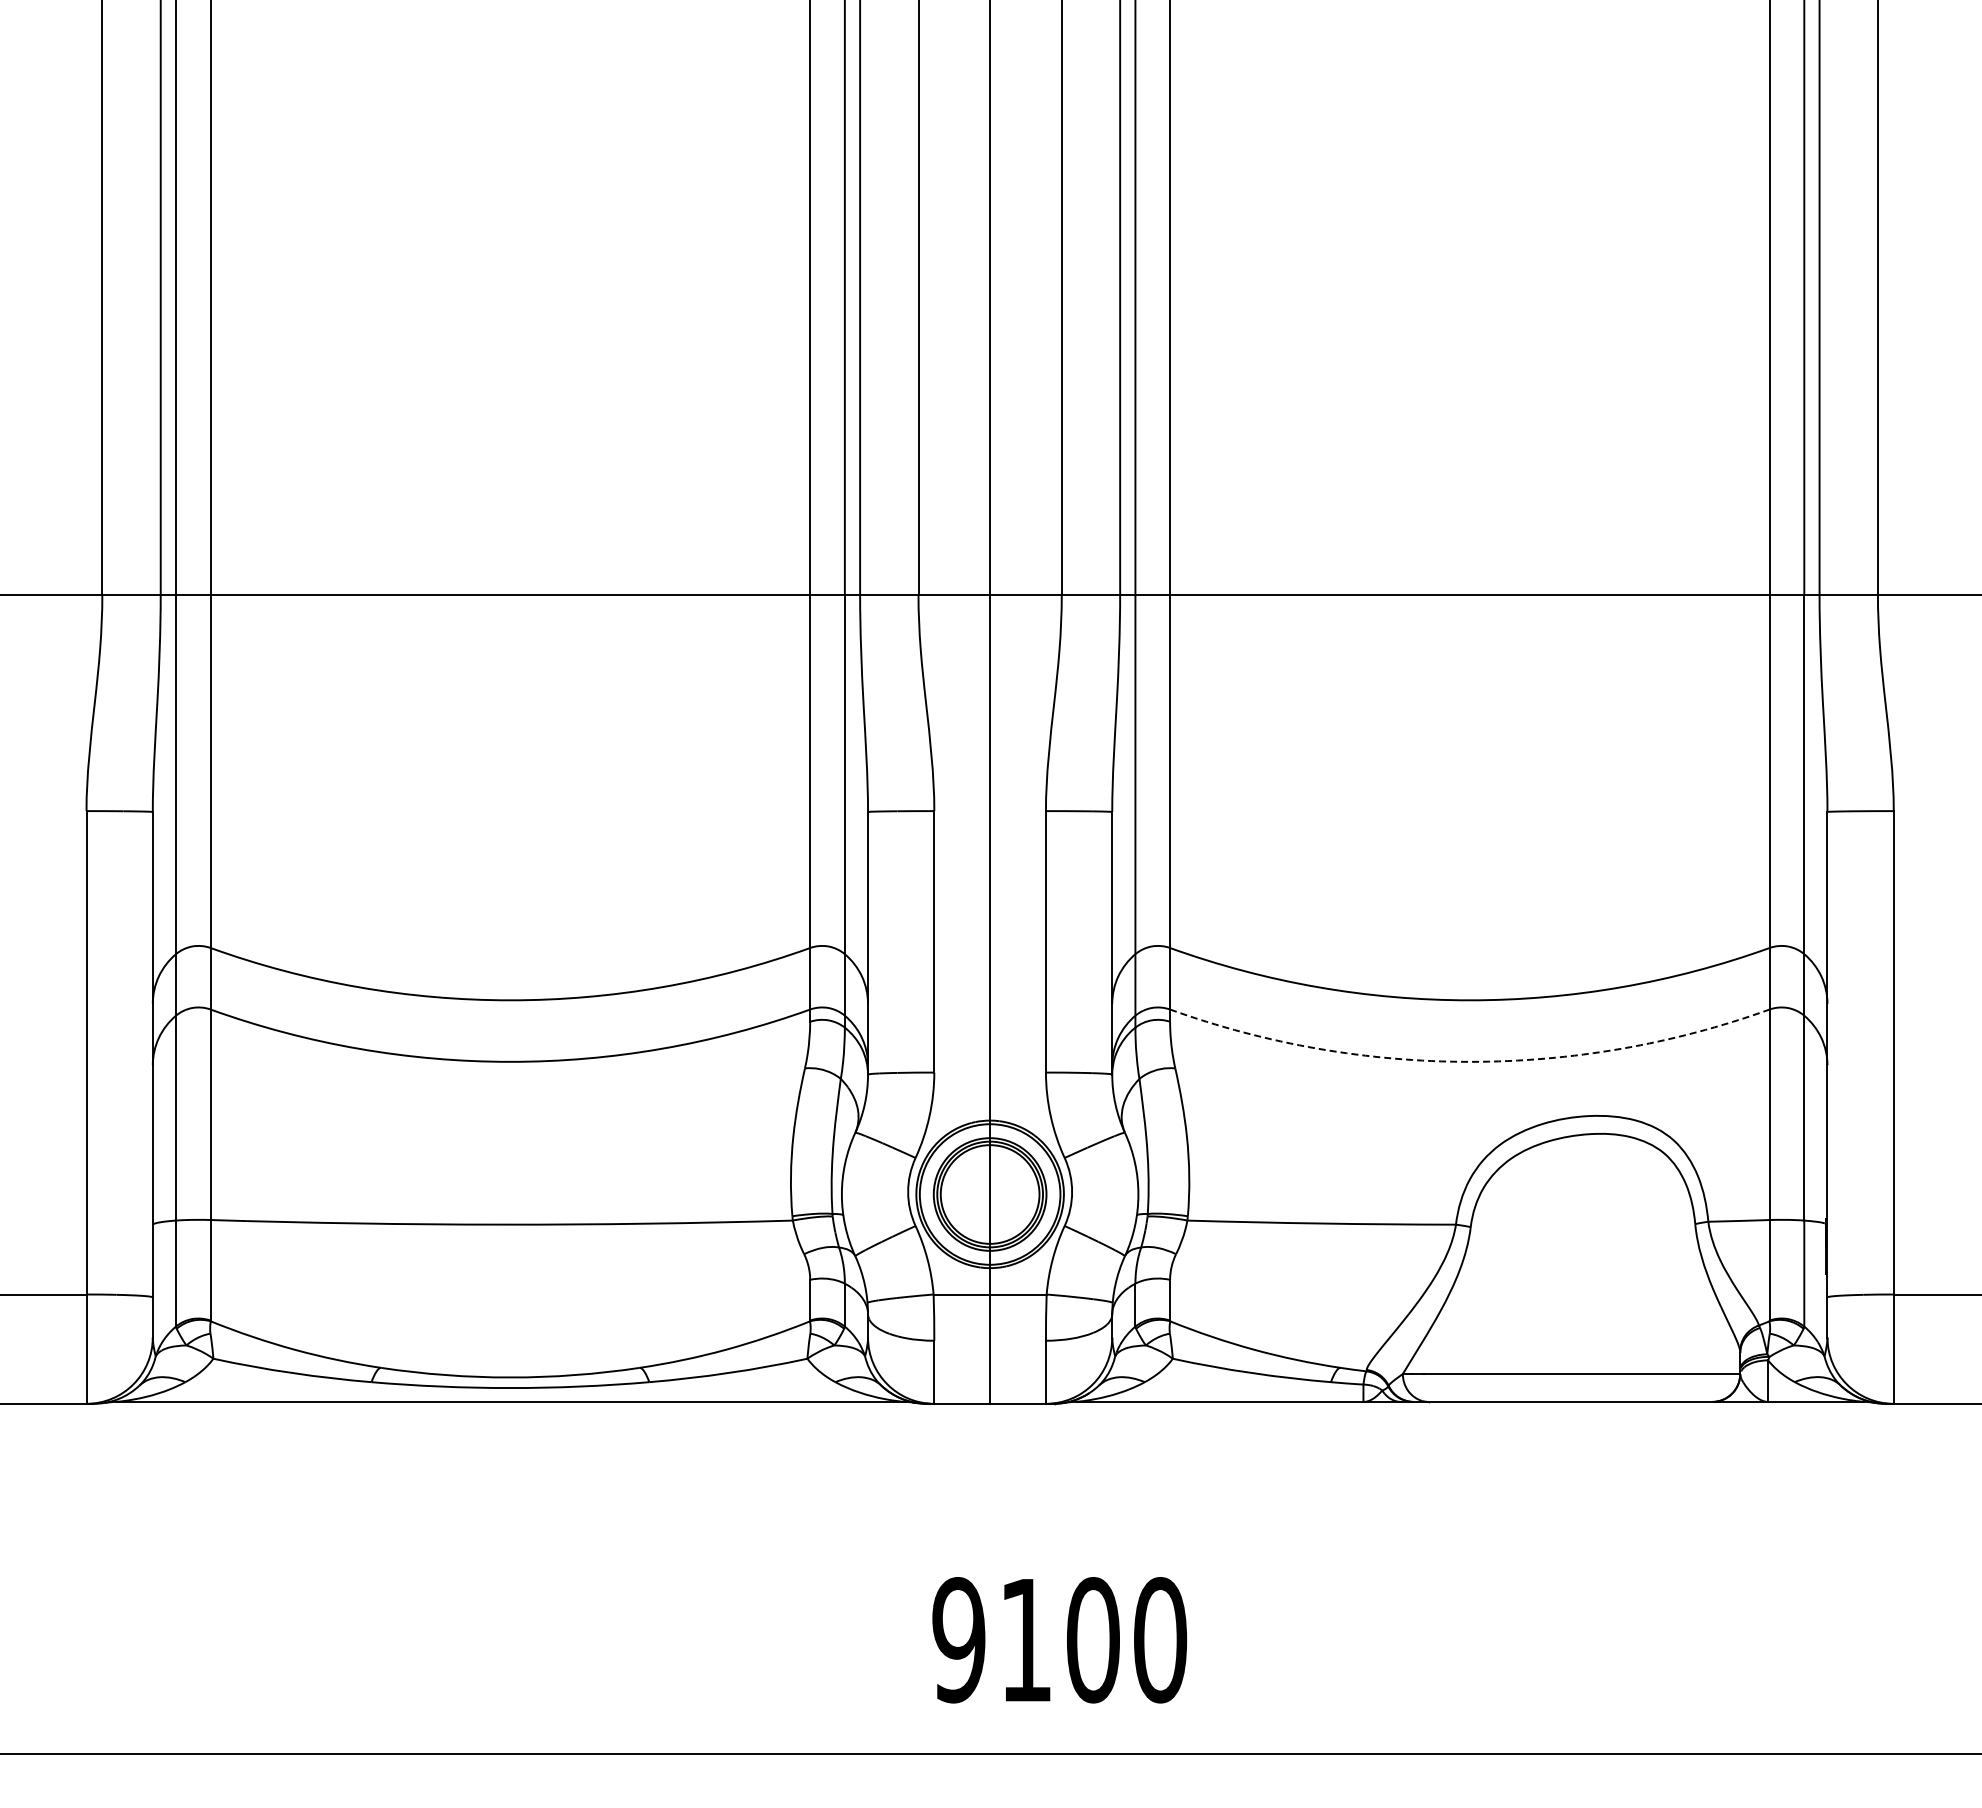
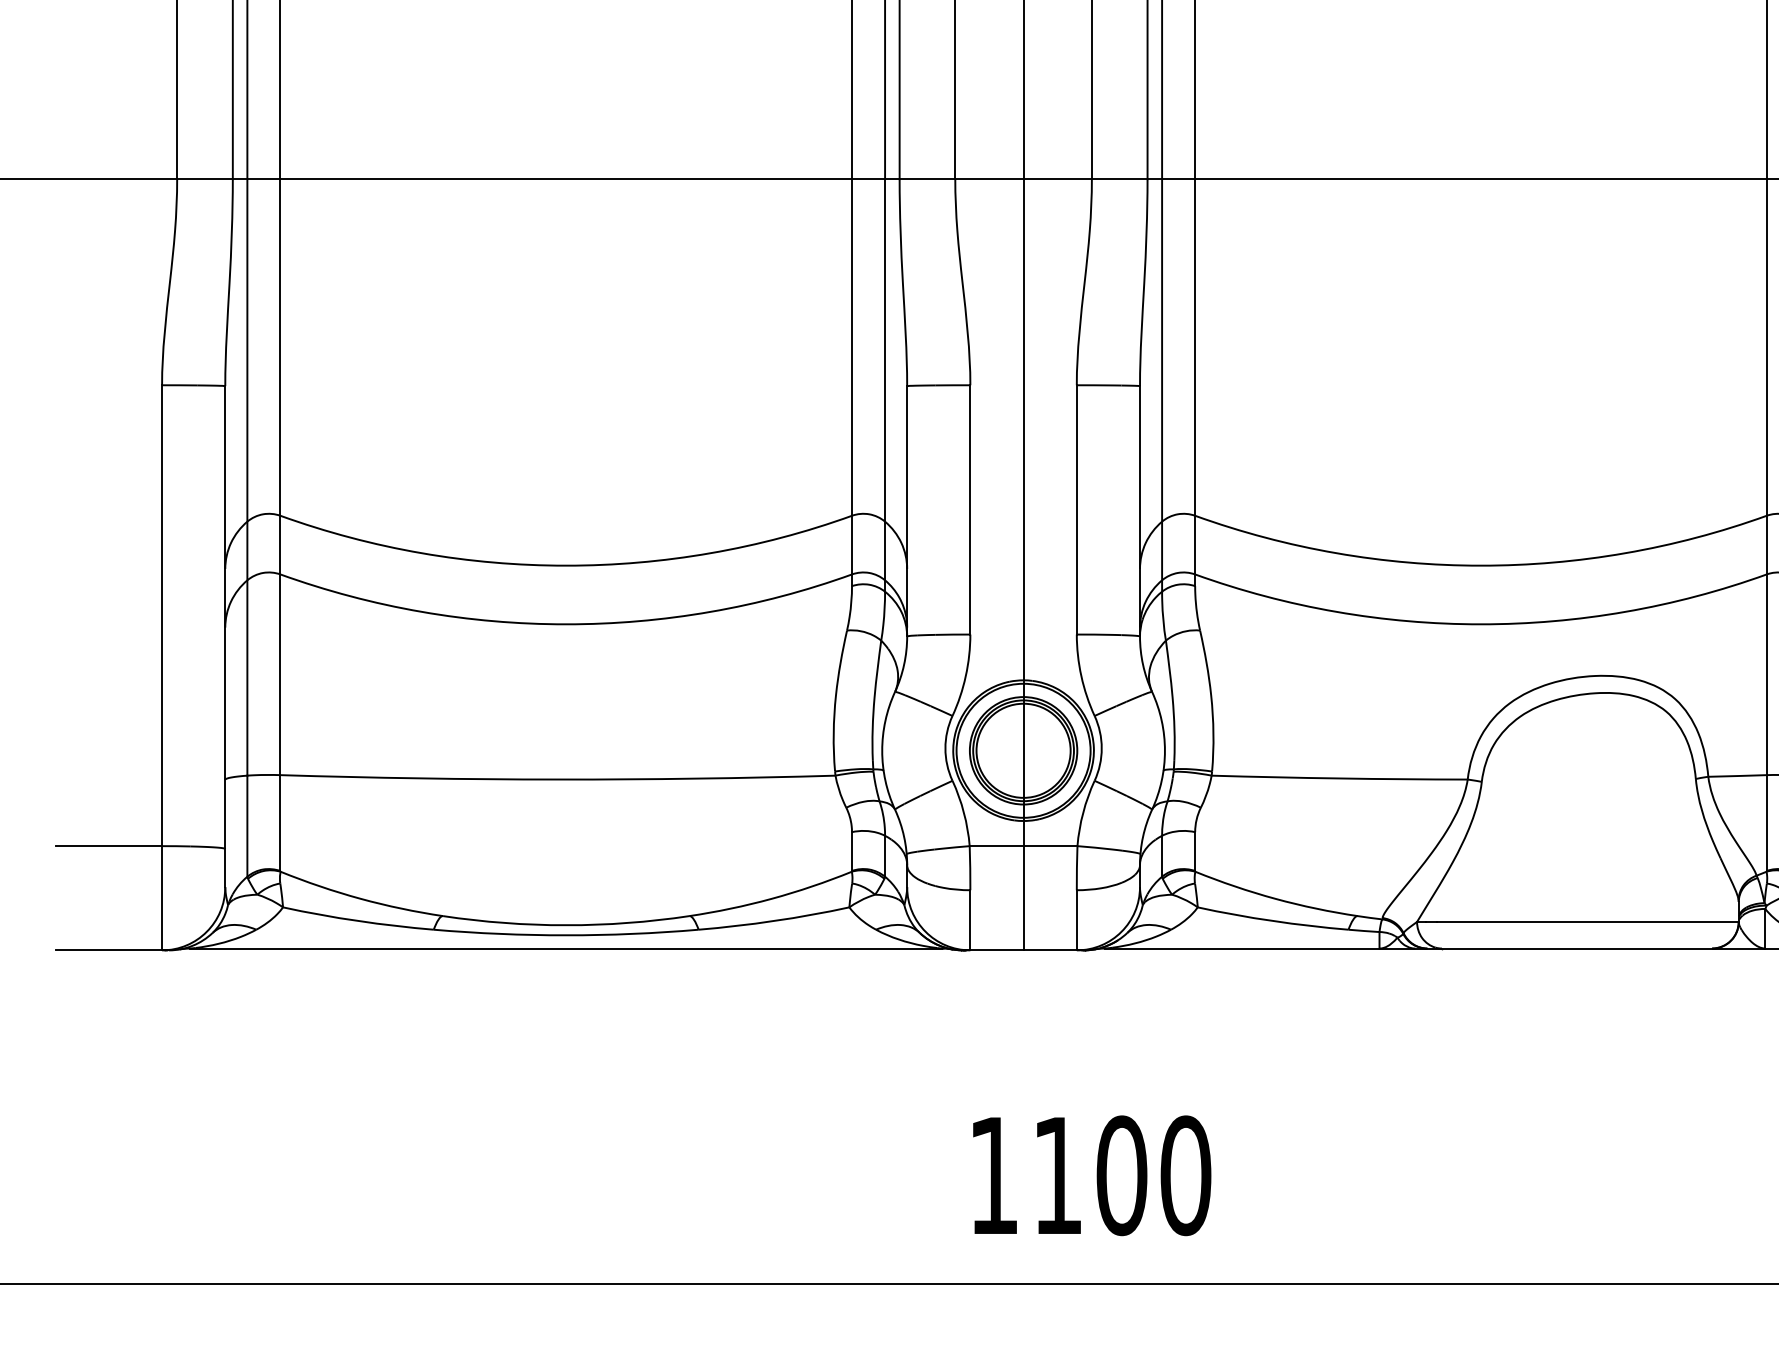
arc: (1469, 1061) -> (1480, 623), dashed -> solid
text: (958, 1640) -> (993, 1176), 9100 -> 1100

